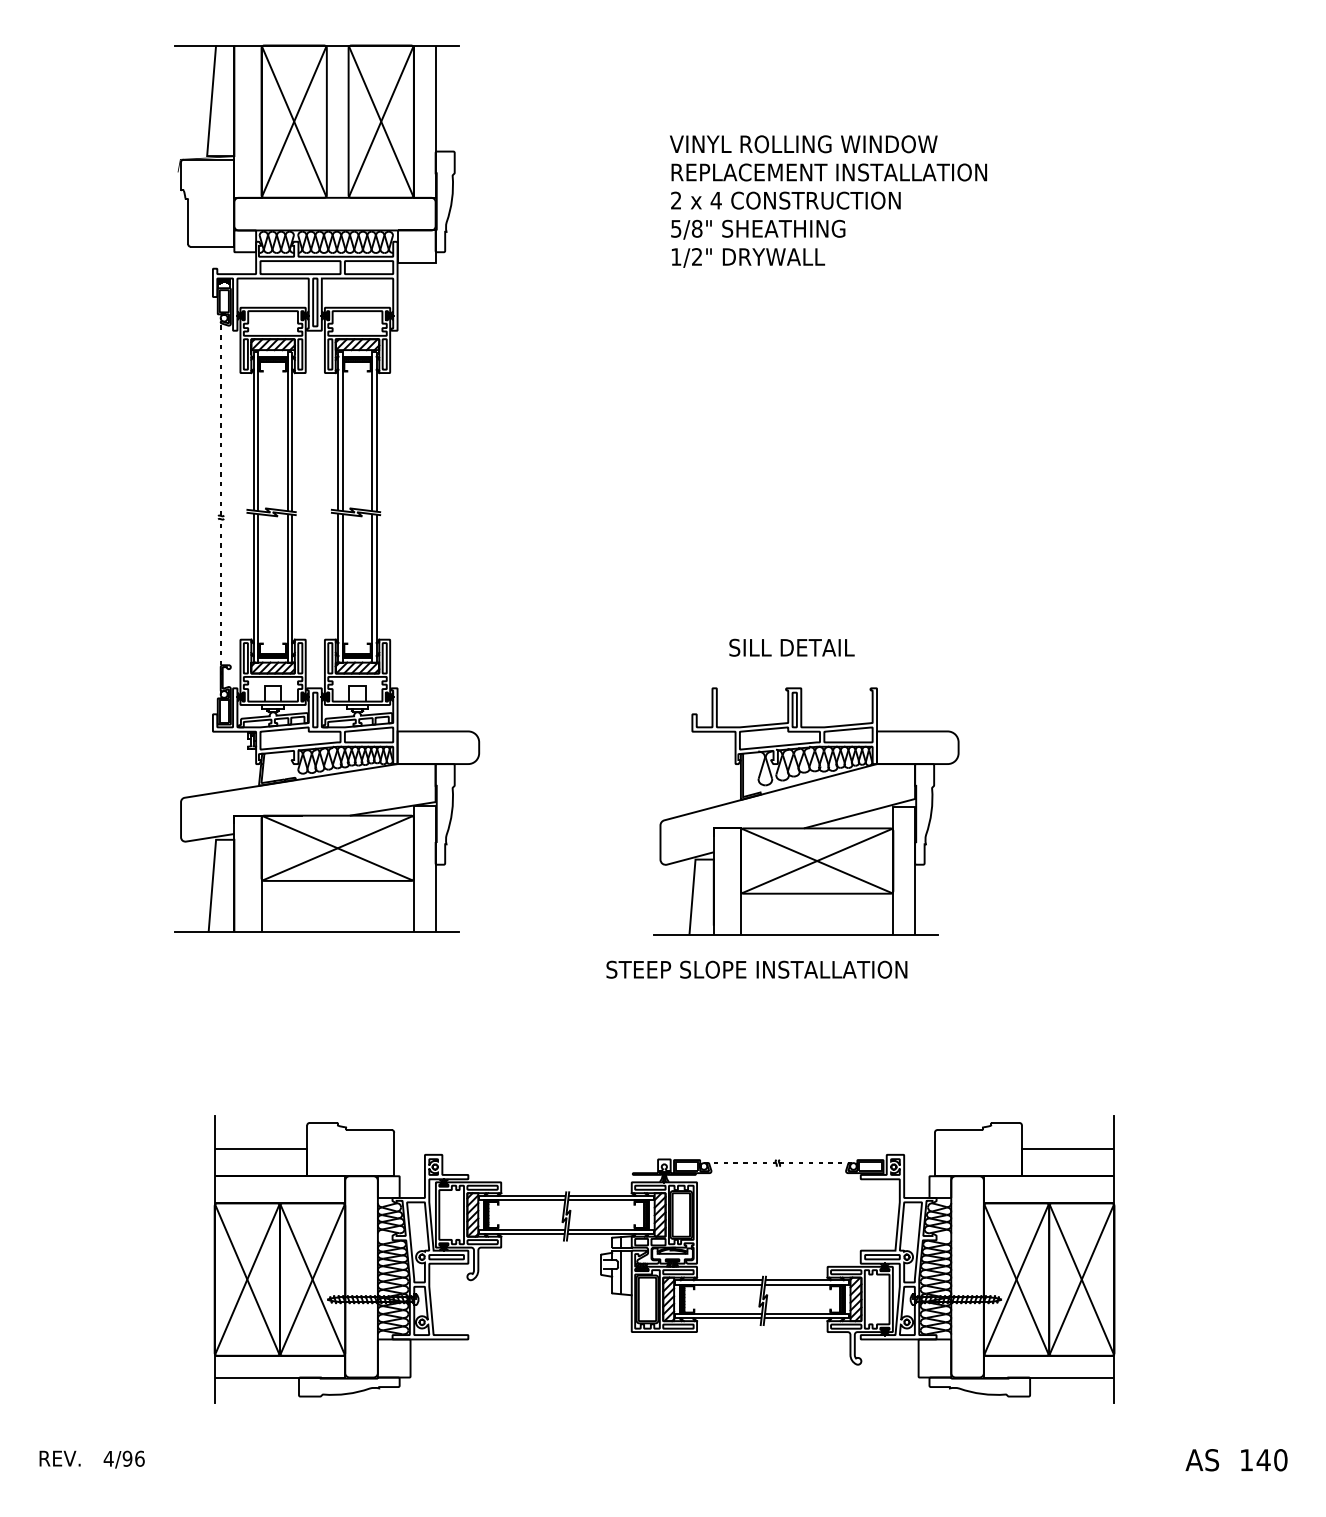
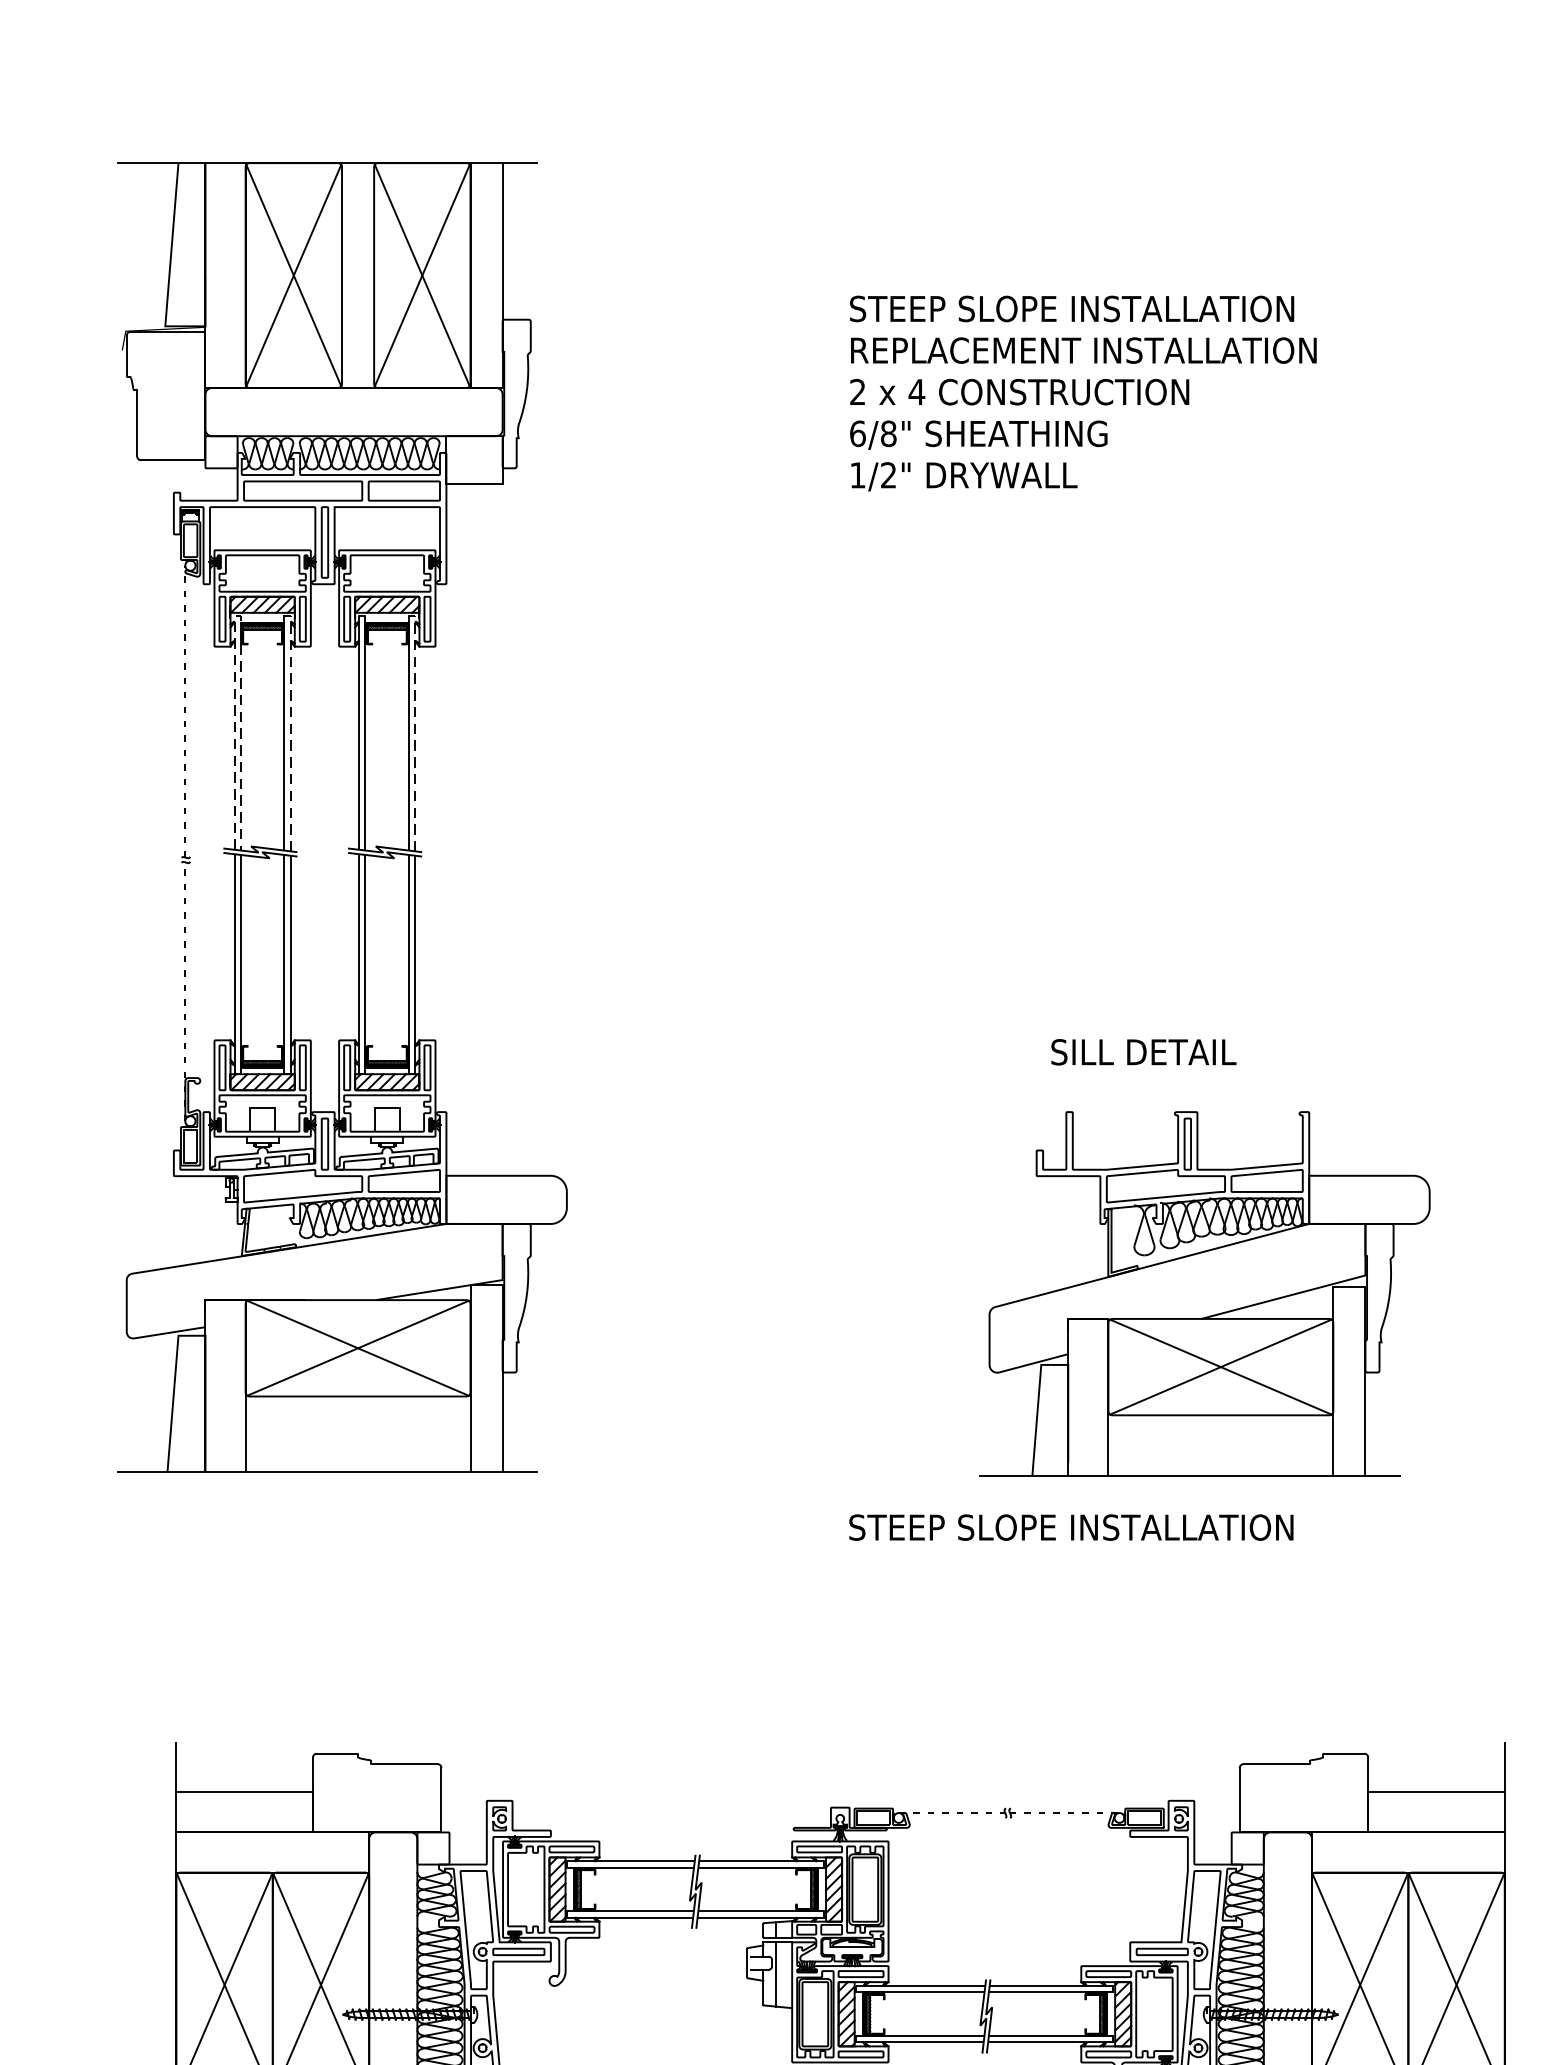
text: (820, 144) -> (1070, 309), VINYL ROLLING WINDOW -> STEEP SLOPE INSTALLATION
text: (676, 228) -> (858, 433), 5/8" -> 6/8"
line: (256, 352) -> (238, 616), solid -> dashed
line: (292, 432) -> (291, 734), solid -> dashed
line: (376, 432) -> (415, 734), solid -> dashed
text: (791, 647) -> (1143, 1051), moved
part: (806, 811) -> (1205, 1293), moved
text: (756, 969) -> (1070, 1527), moved

